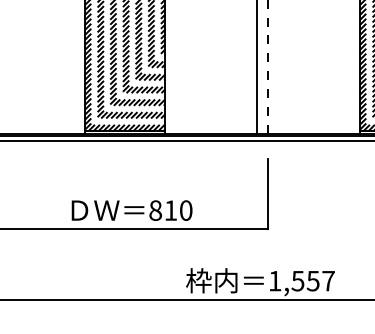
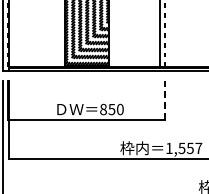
line: (268, 192) -> (165, 99), solid -> dashed
text: (170, 210) -> (111, 109), 810 -> 850

